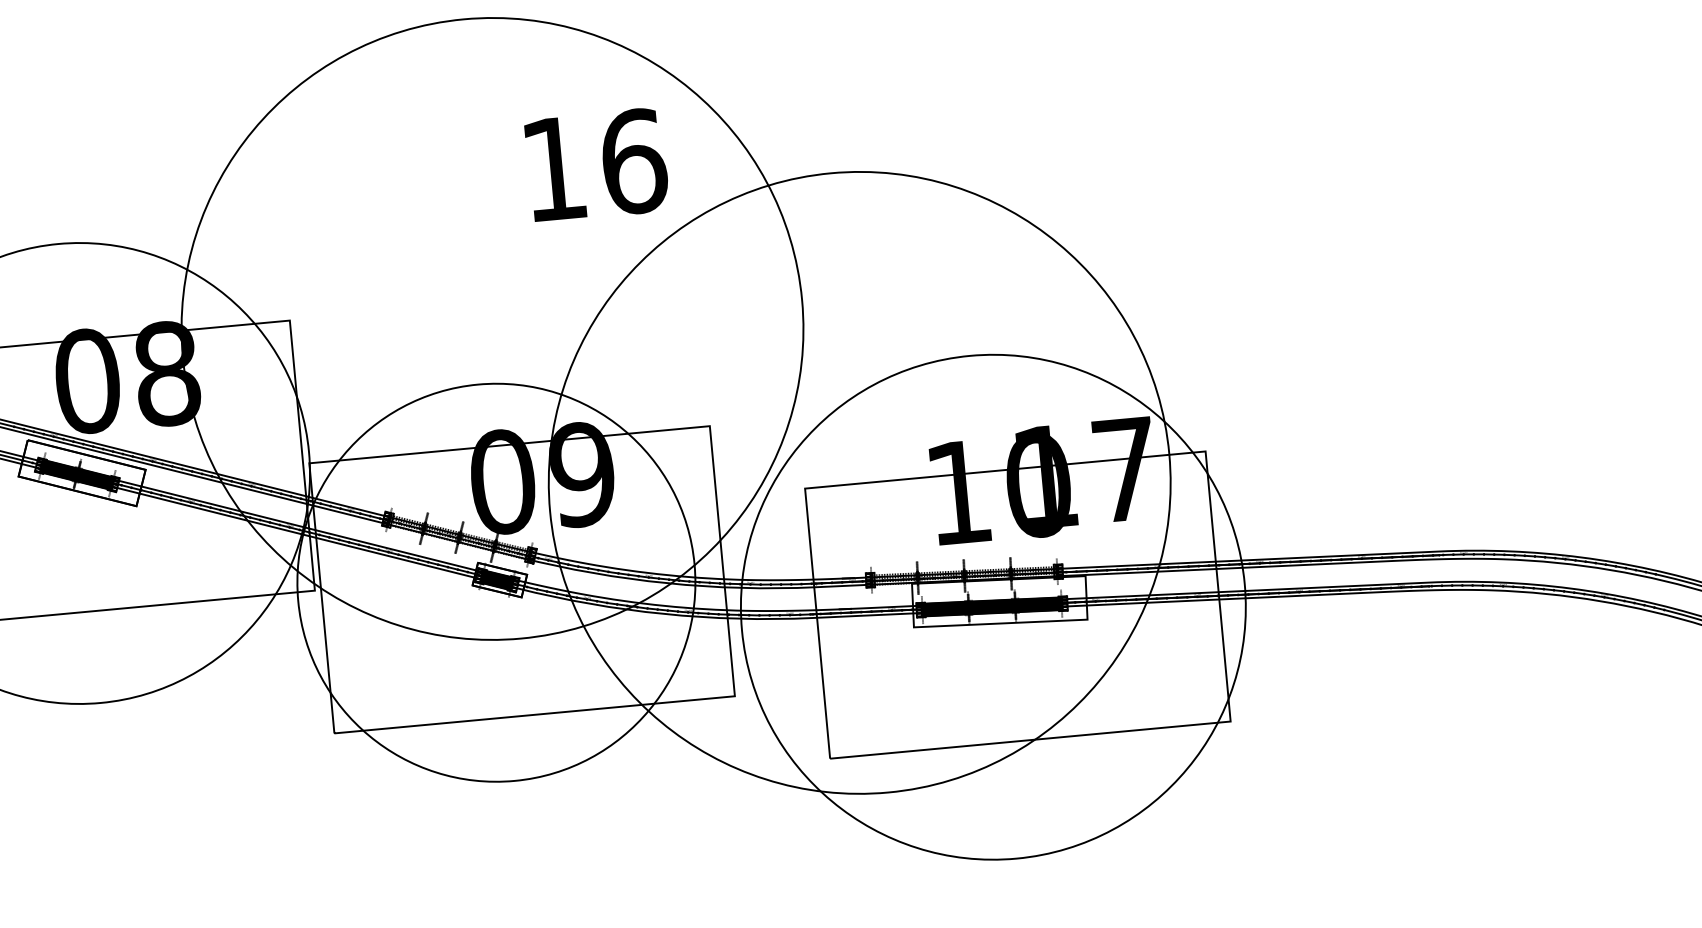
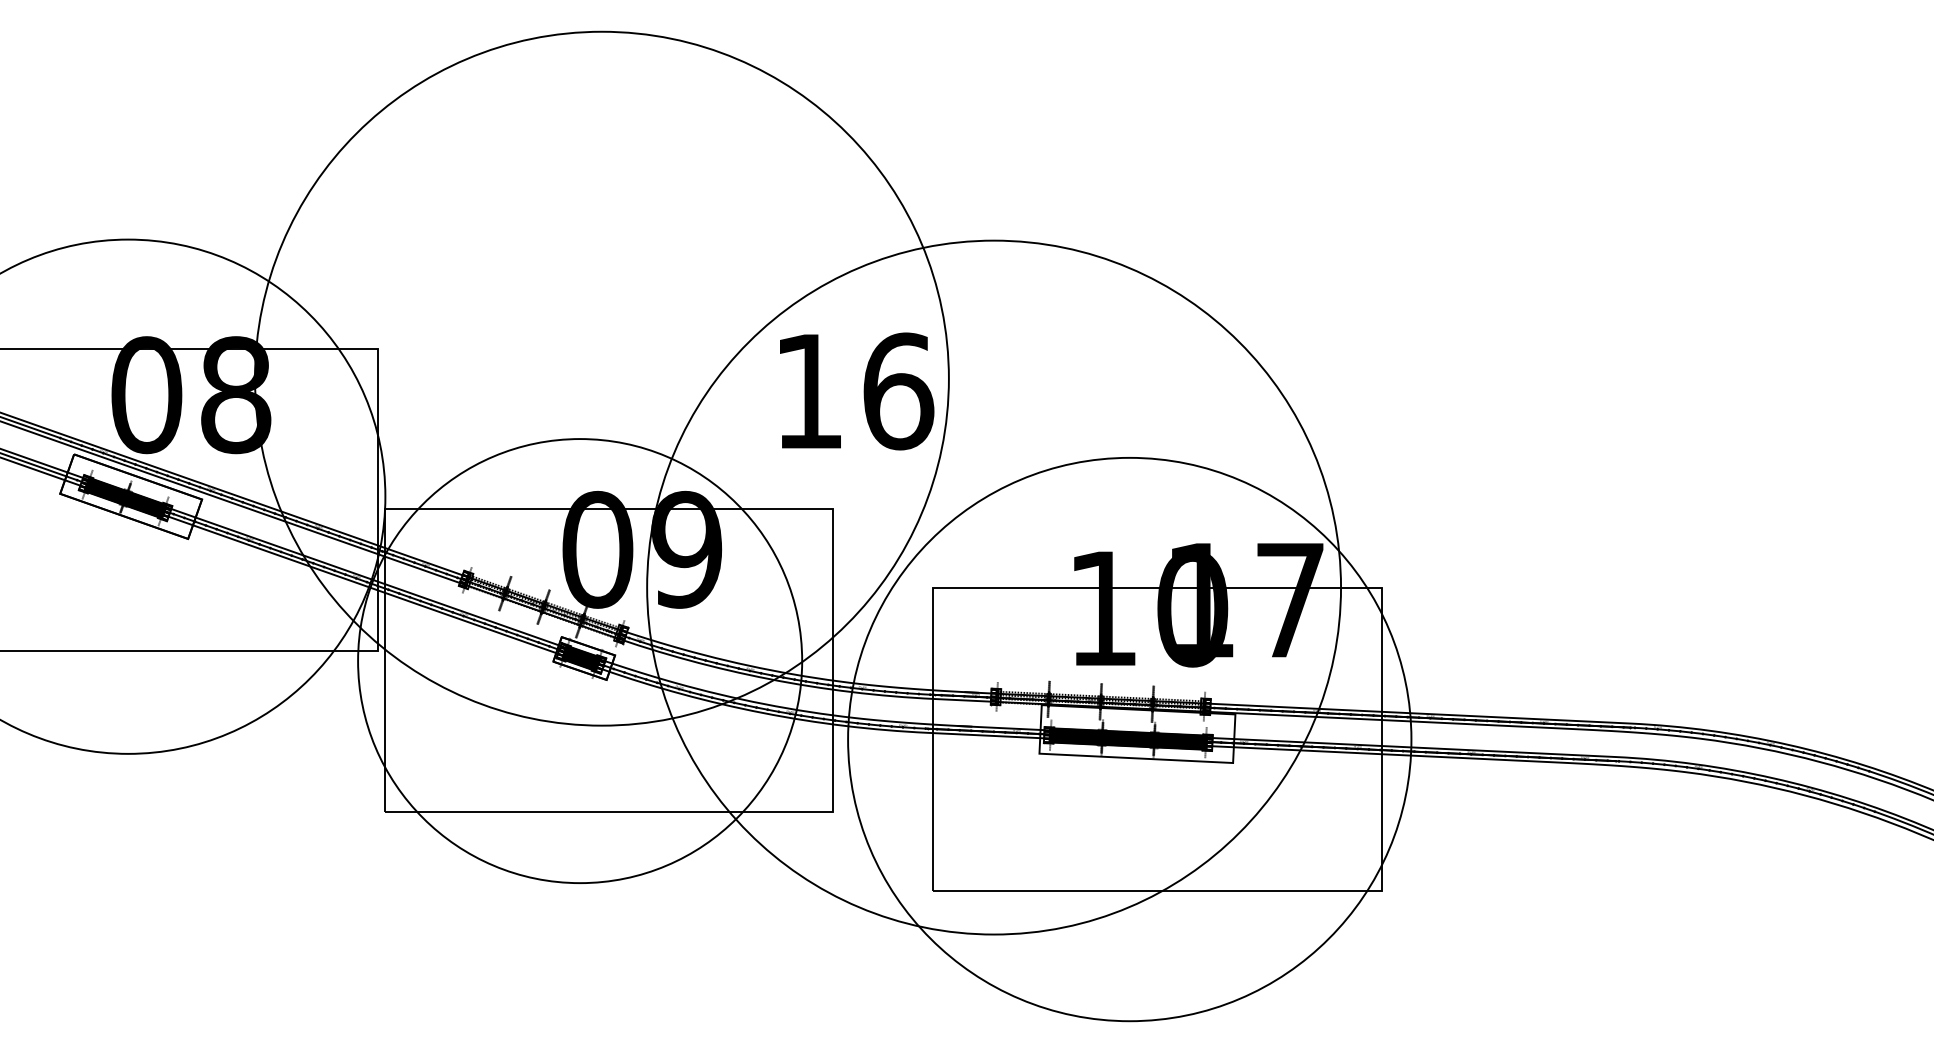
text: (597, 165) -> (857, 391), moved

